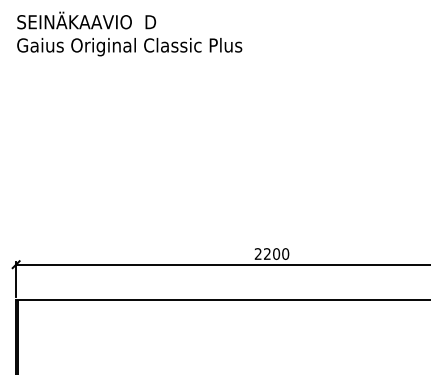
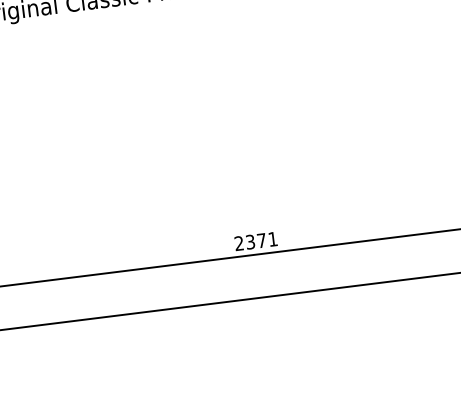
text: (276, 253) -> (261, 240), 2200 -> 2371

